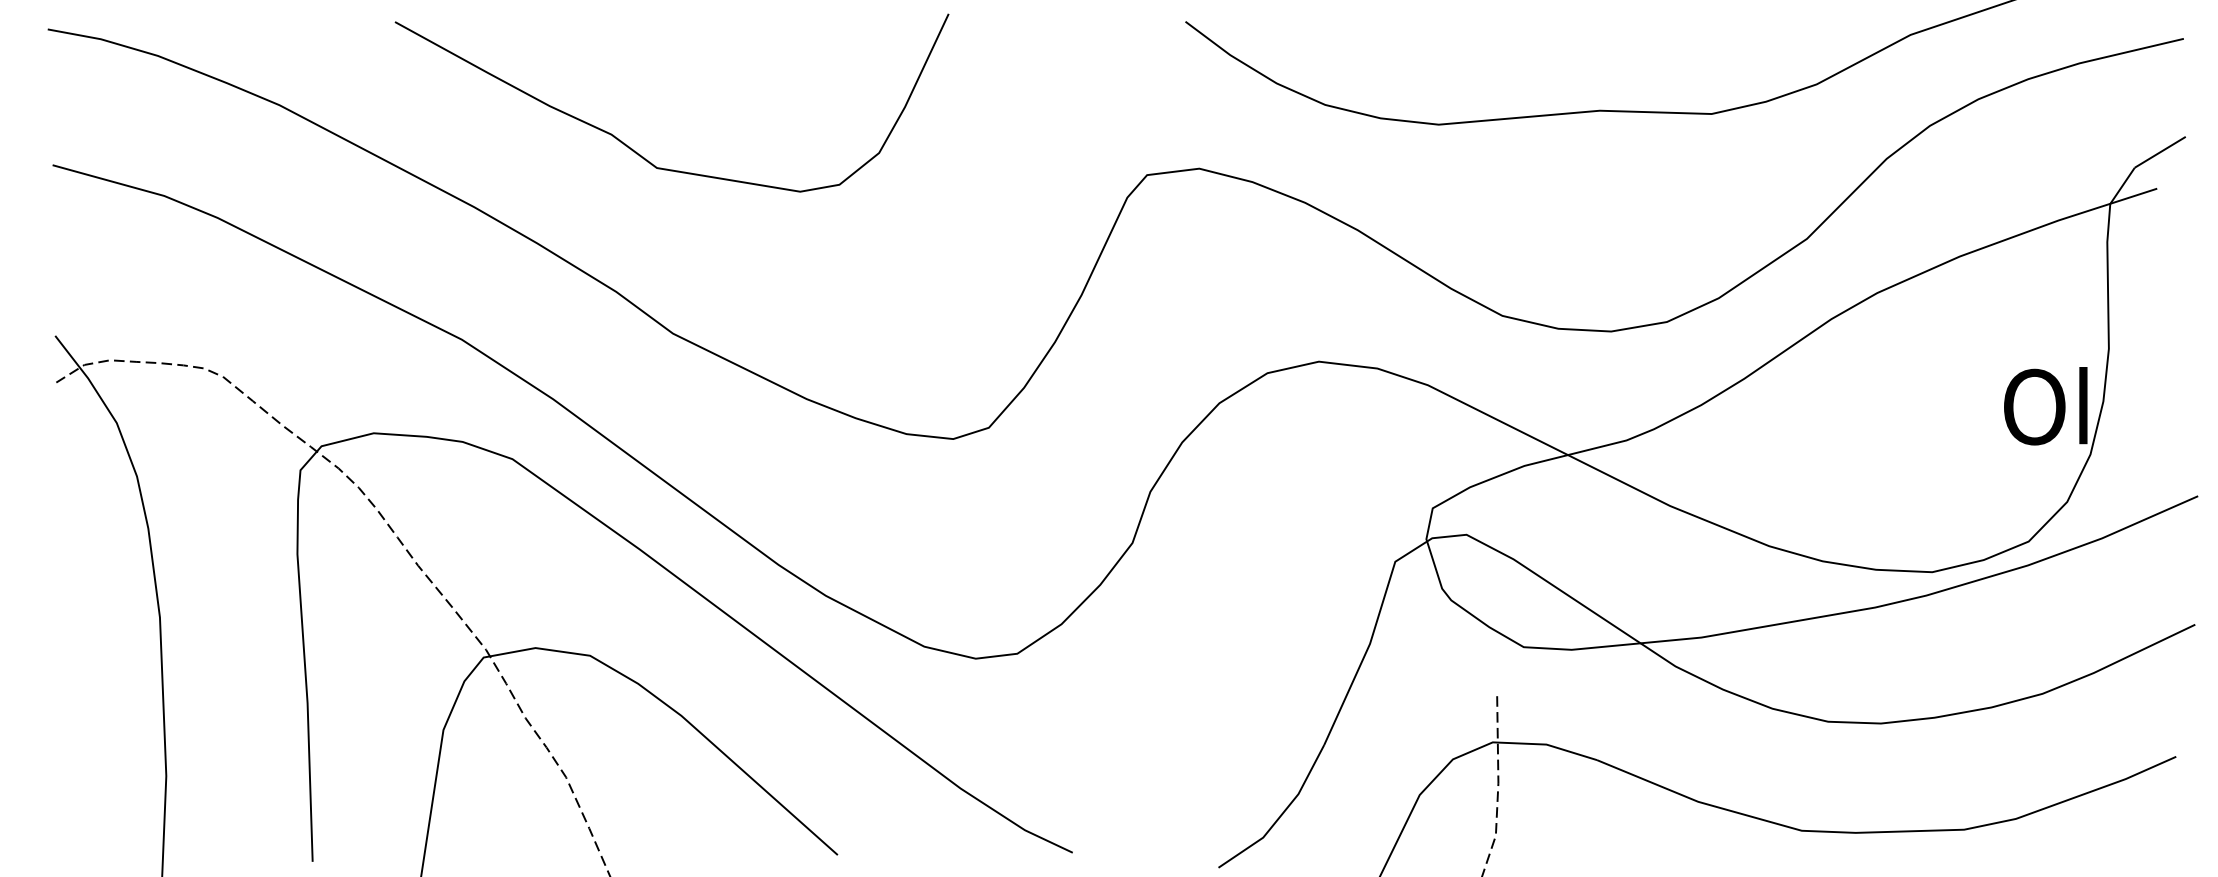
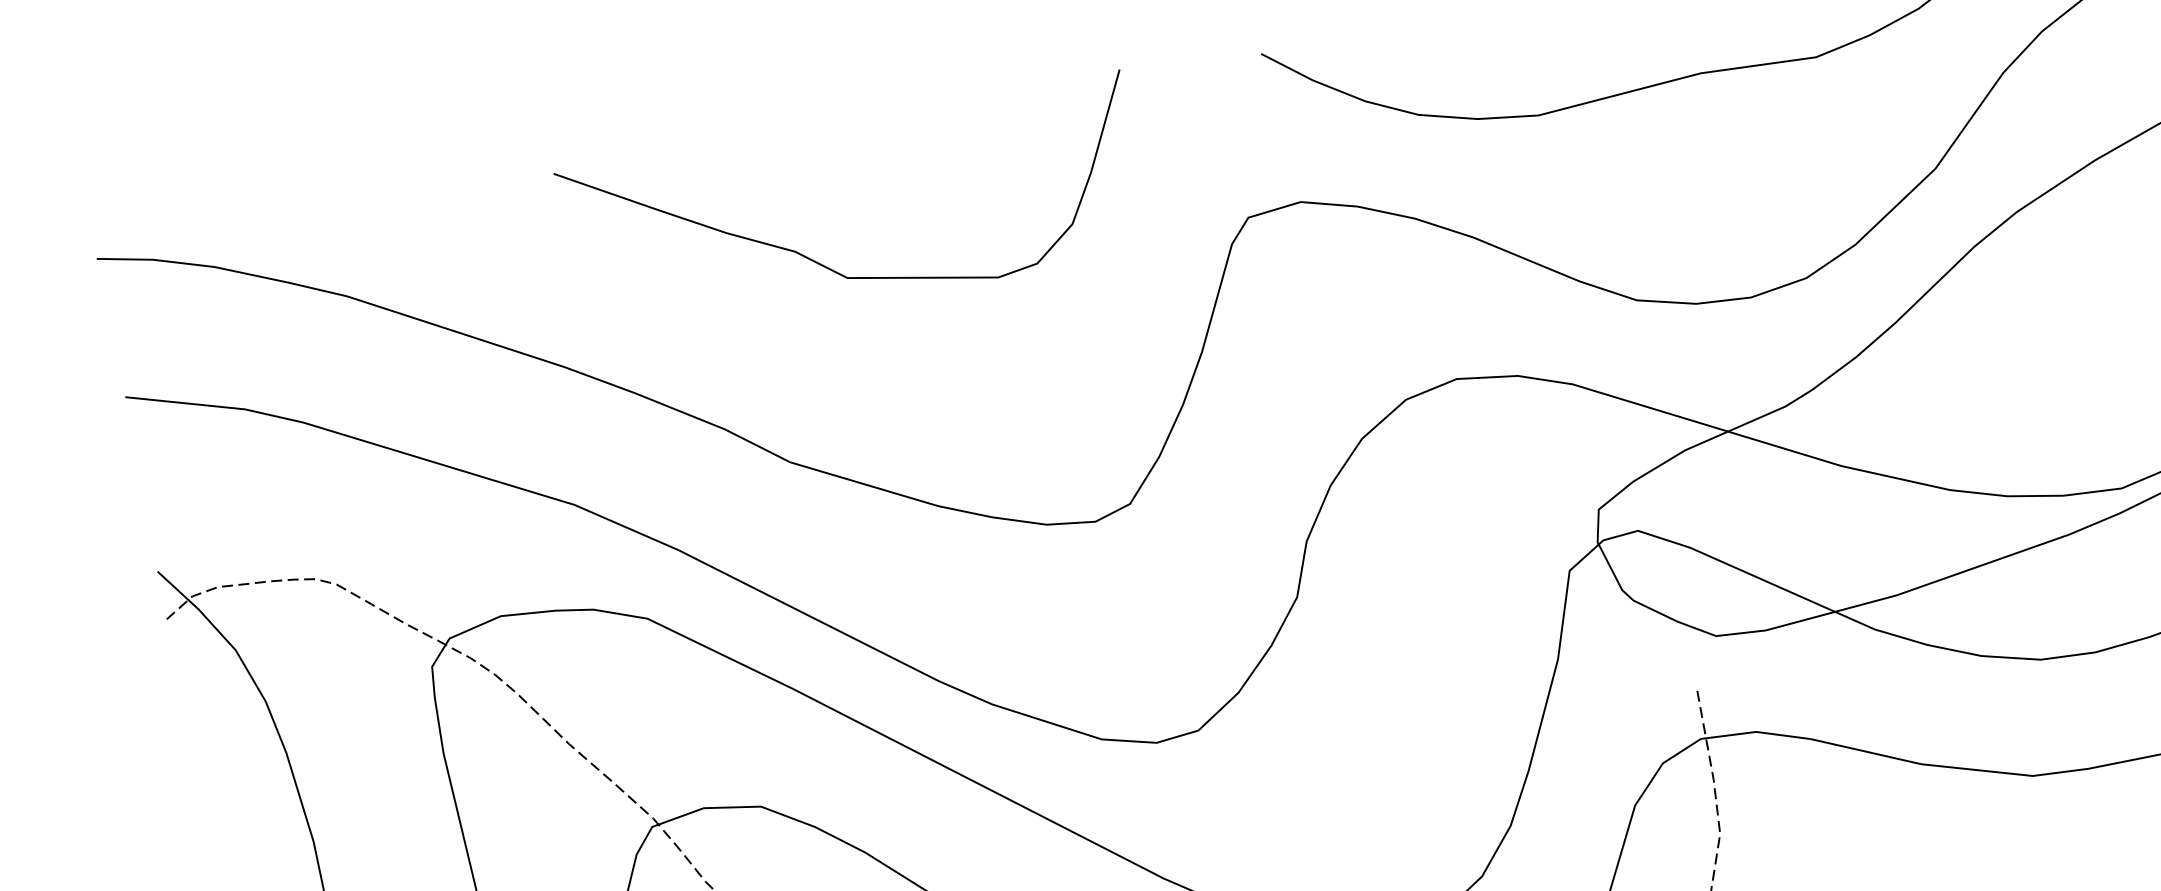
curve: (636, 151) -> (823, 264), moved

